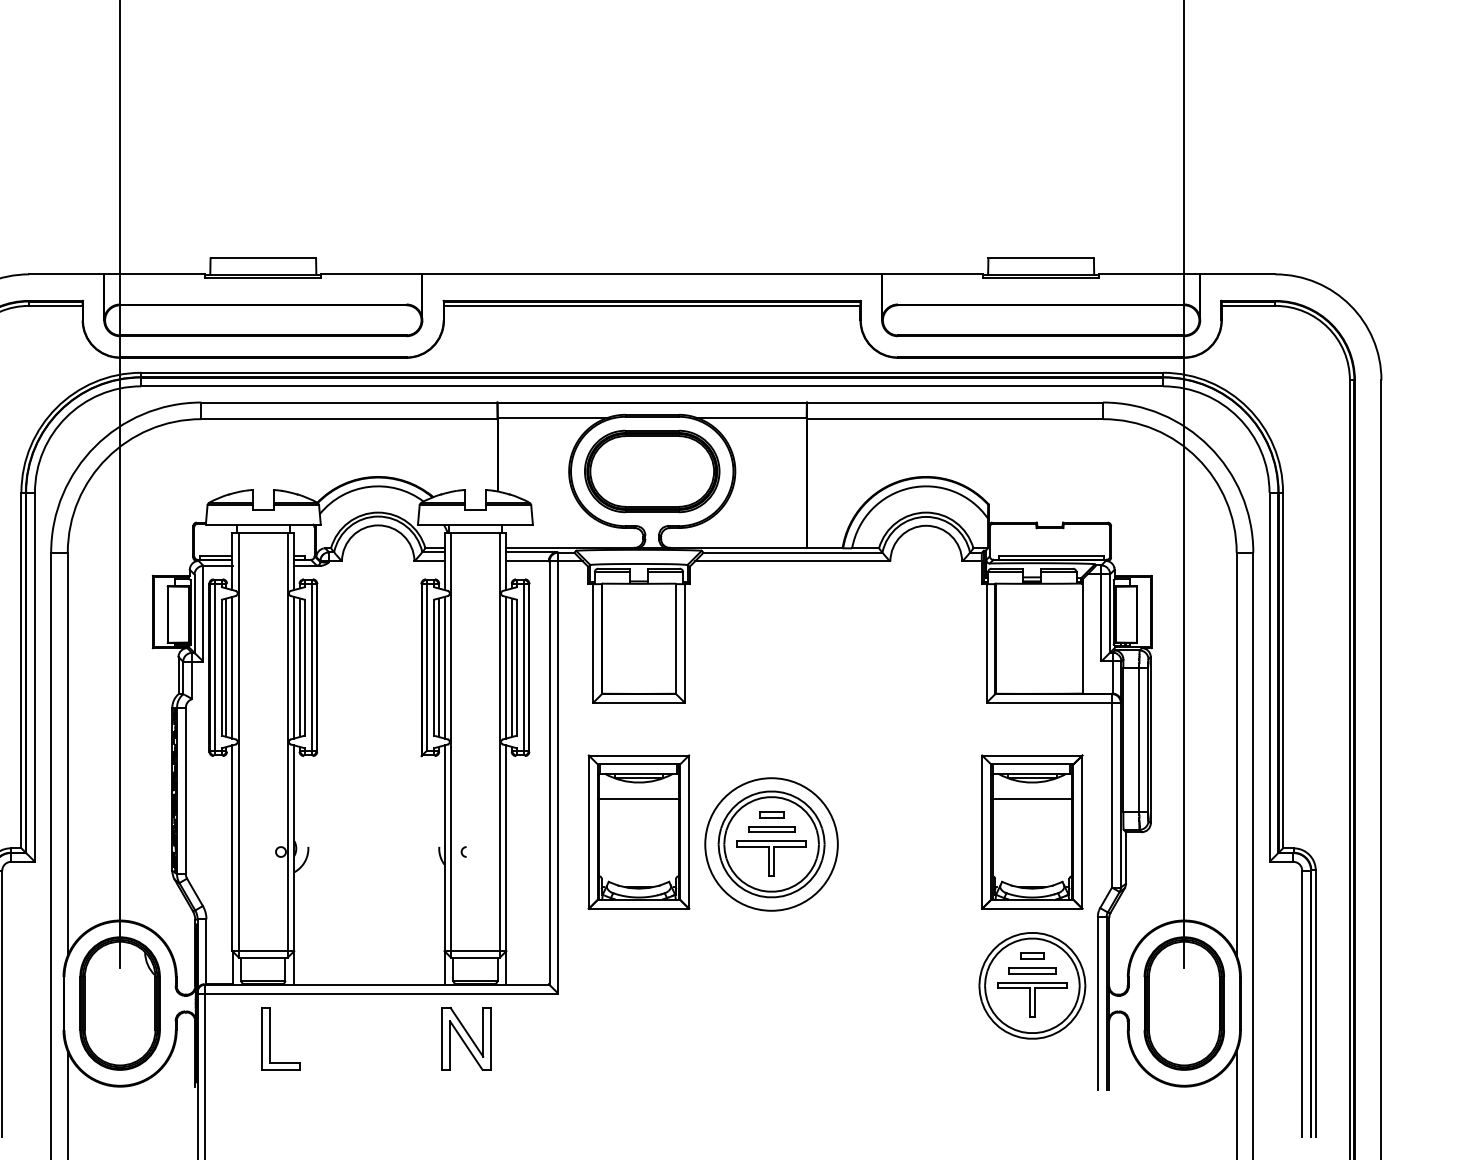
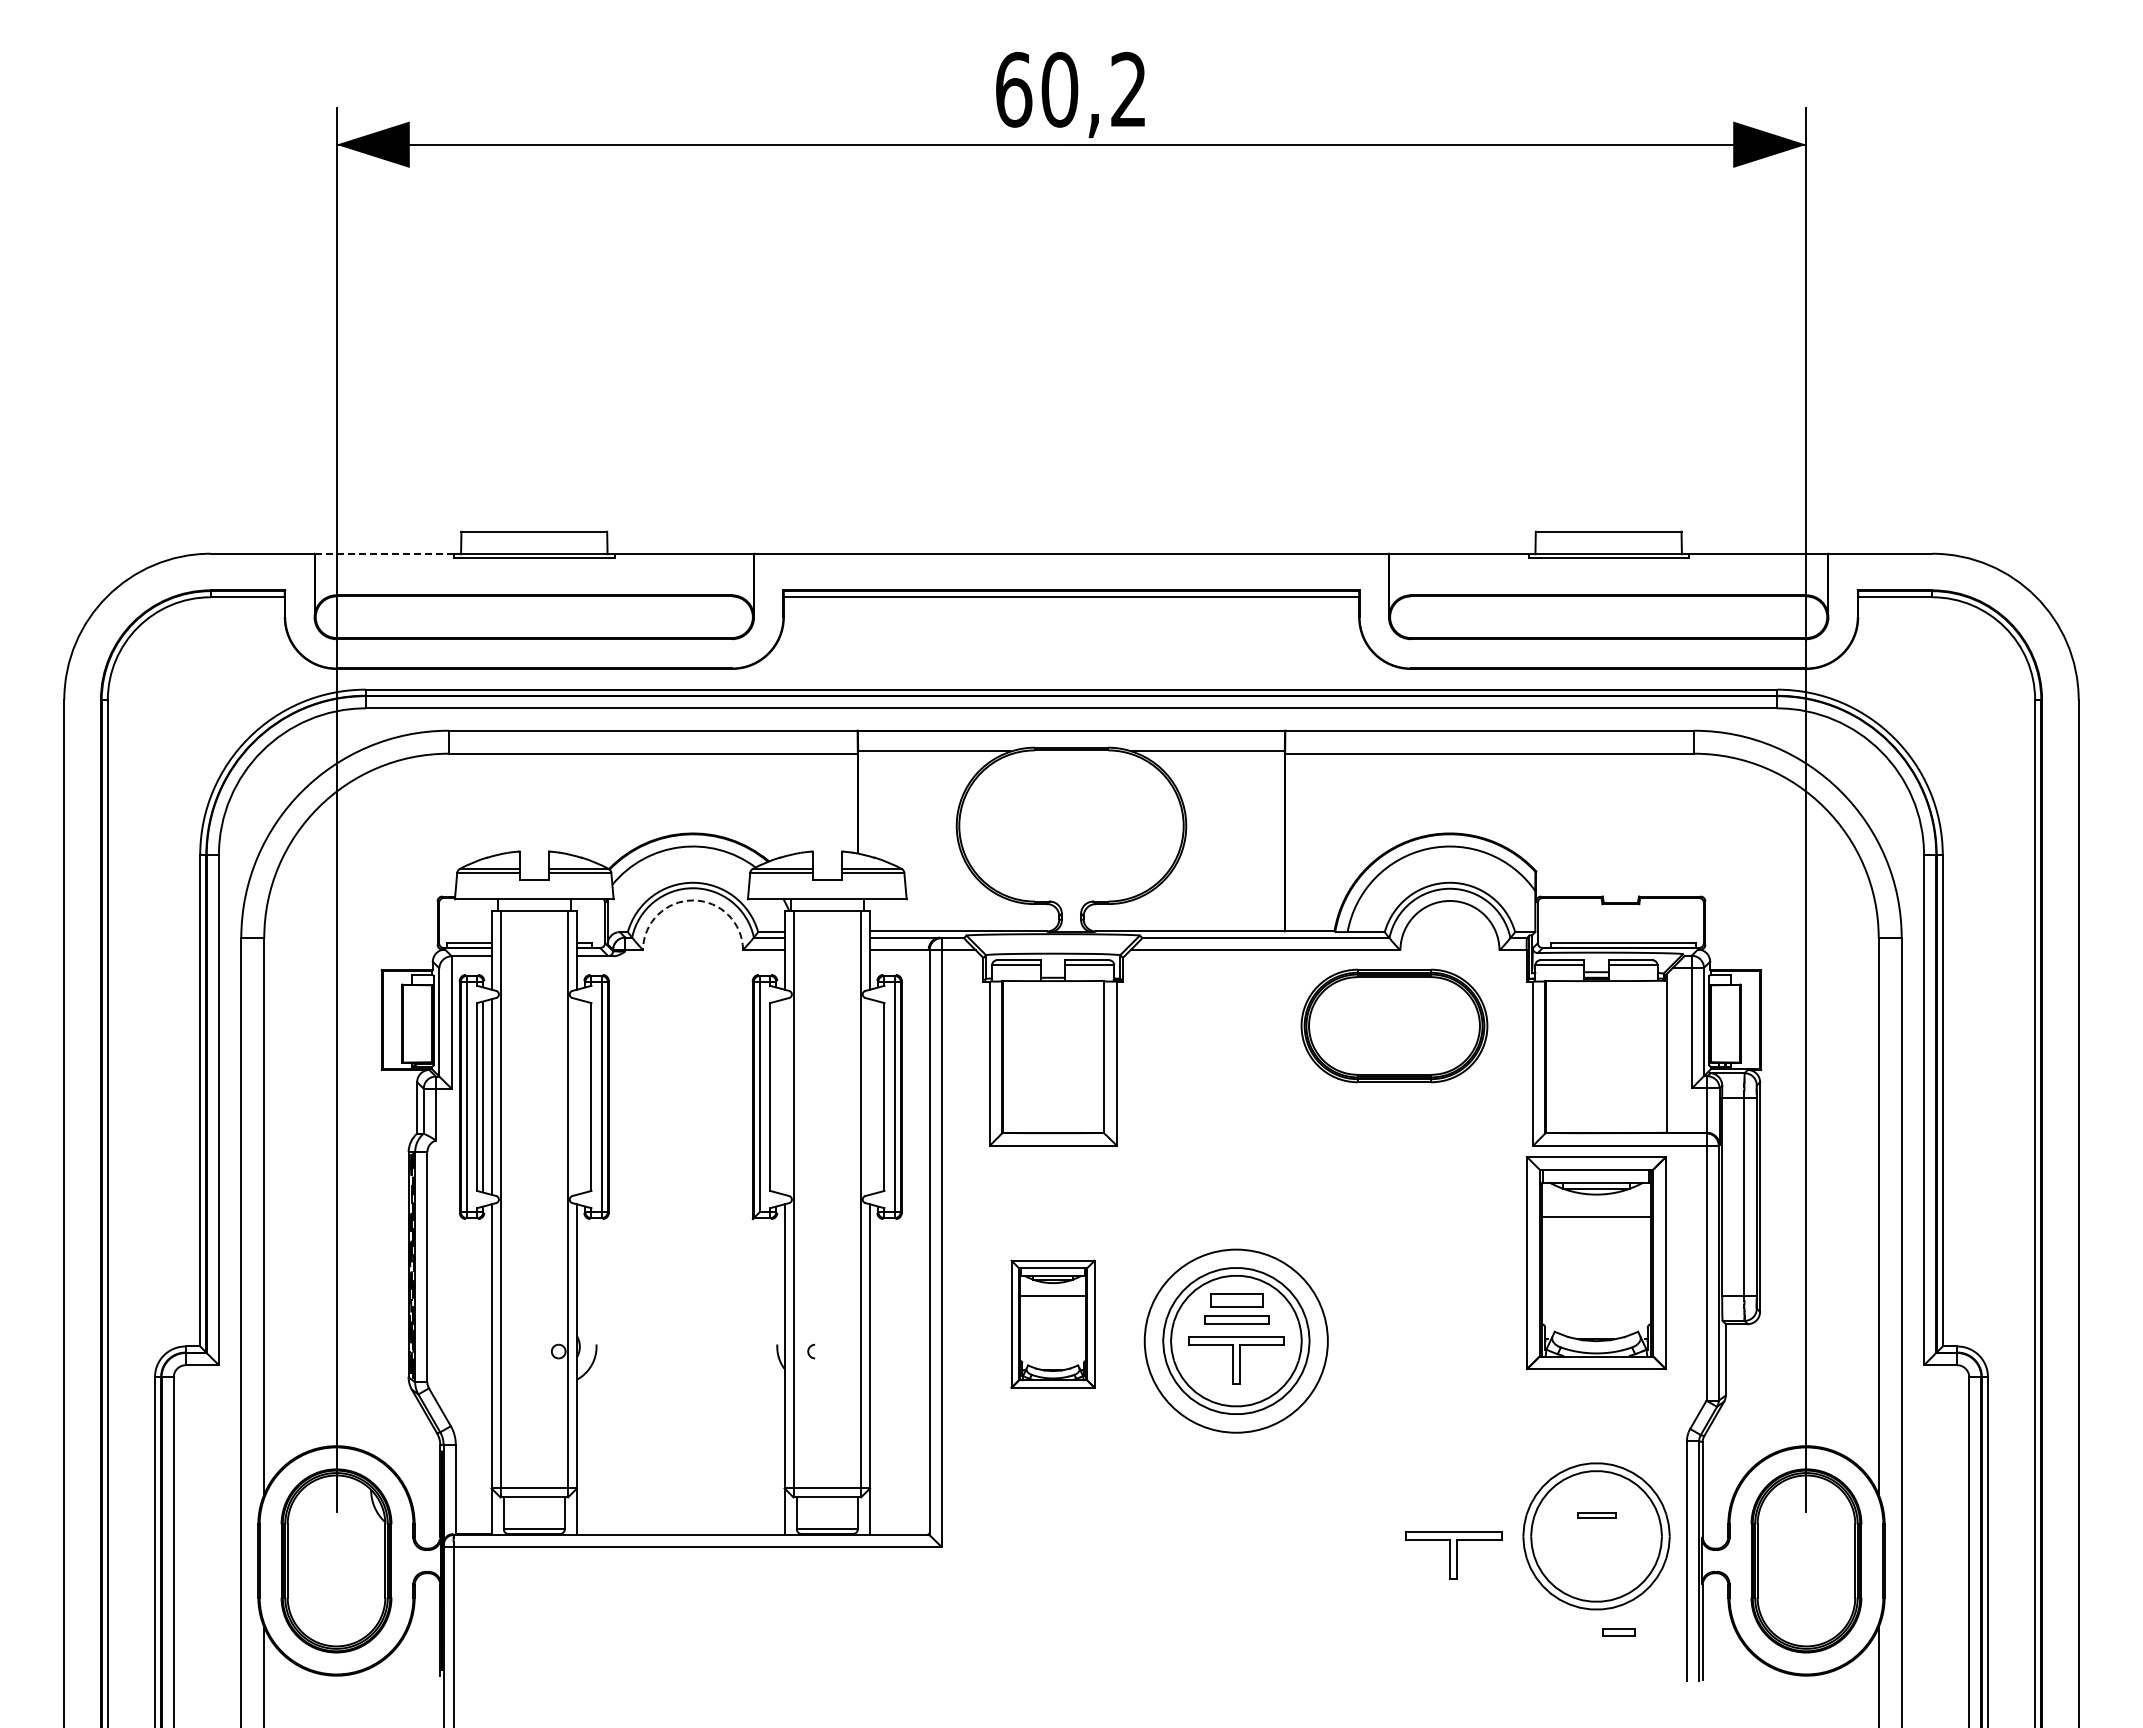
line: (154, 274) -> (384, 553), solid -> dashed
part: (652, 471) -> (1394, 1025), moved
arc: (378, 525) -> (693, 900), solid -> dashed
line: (294, 667) -> (577, 1096), removed
line: (300, 667) -> (585, 1096), removed
line: (438, 667) -> (776, 1096), removed
line: (444, 667) -> (784, 1096), removed
line: (506, 667) -> (870, 1096), removed
line: (512, 667) -> (878, 1096), removed
part: (771, 814) -> (1236, 1299), size x1.6
part: (638, 832) -> (1052, 1324), size x0.6
part: (1032, 832) -> (1596, 1263), moved
part: (1032, 956) -> (1618, 1632), moved
part: (1032, 970) -> (1596, 1515), size x0.6
part: (1032, 999) -> (1453, 1555), moved
part: (269, 1038) -> (543, 1609), removed
part: (466, 1038) -> (814, 1609), removed

